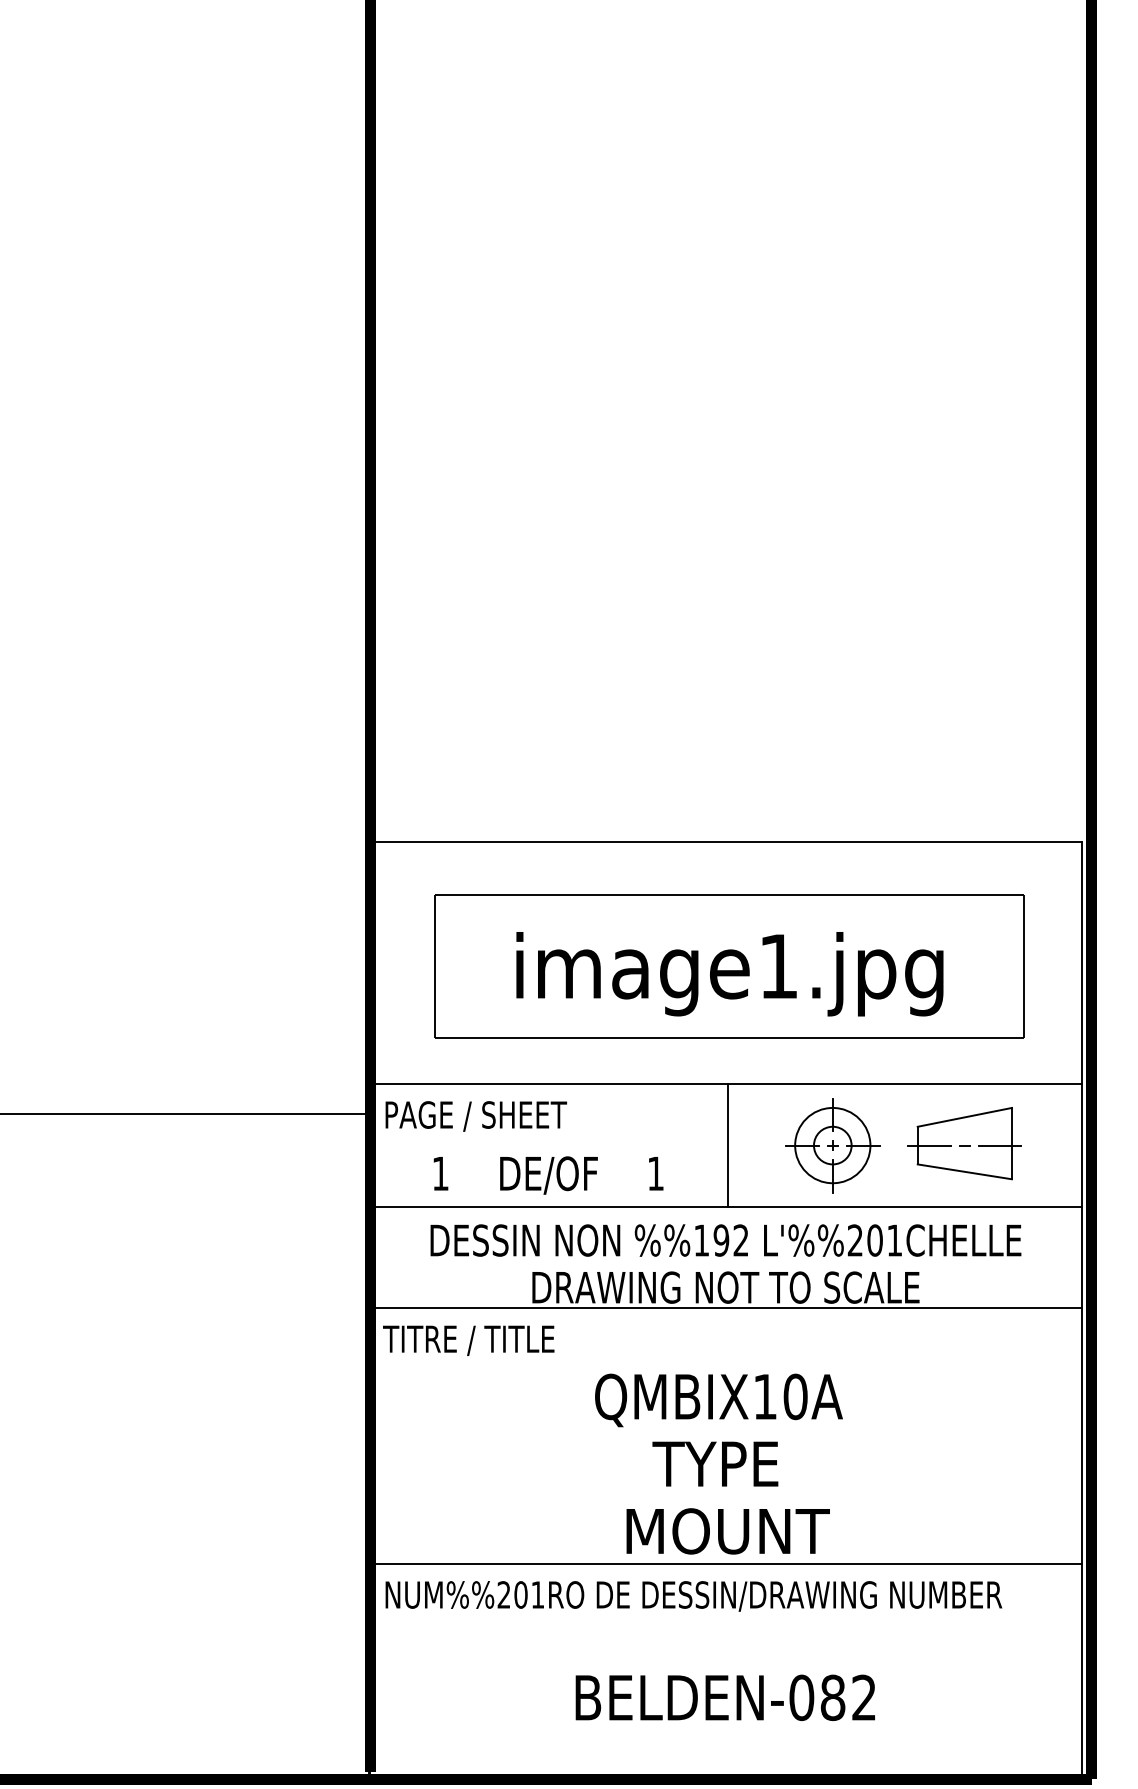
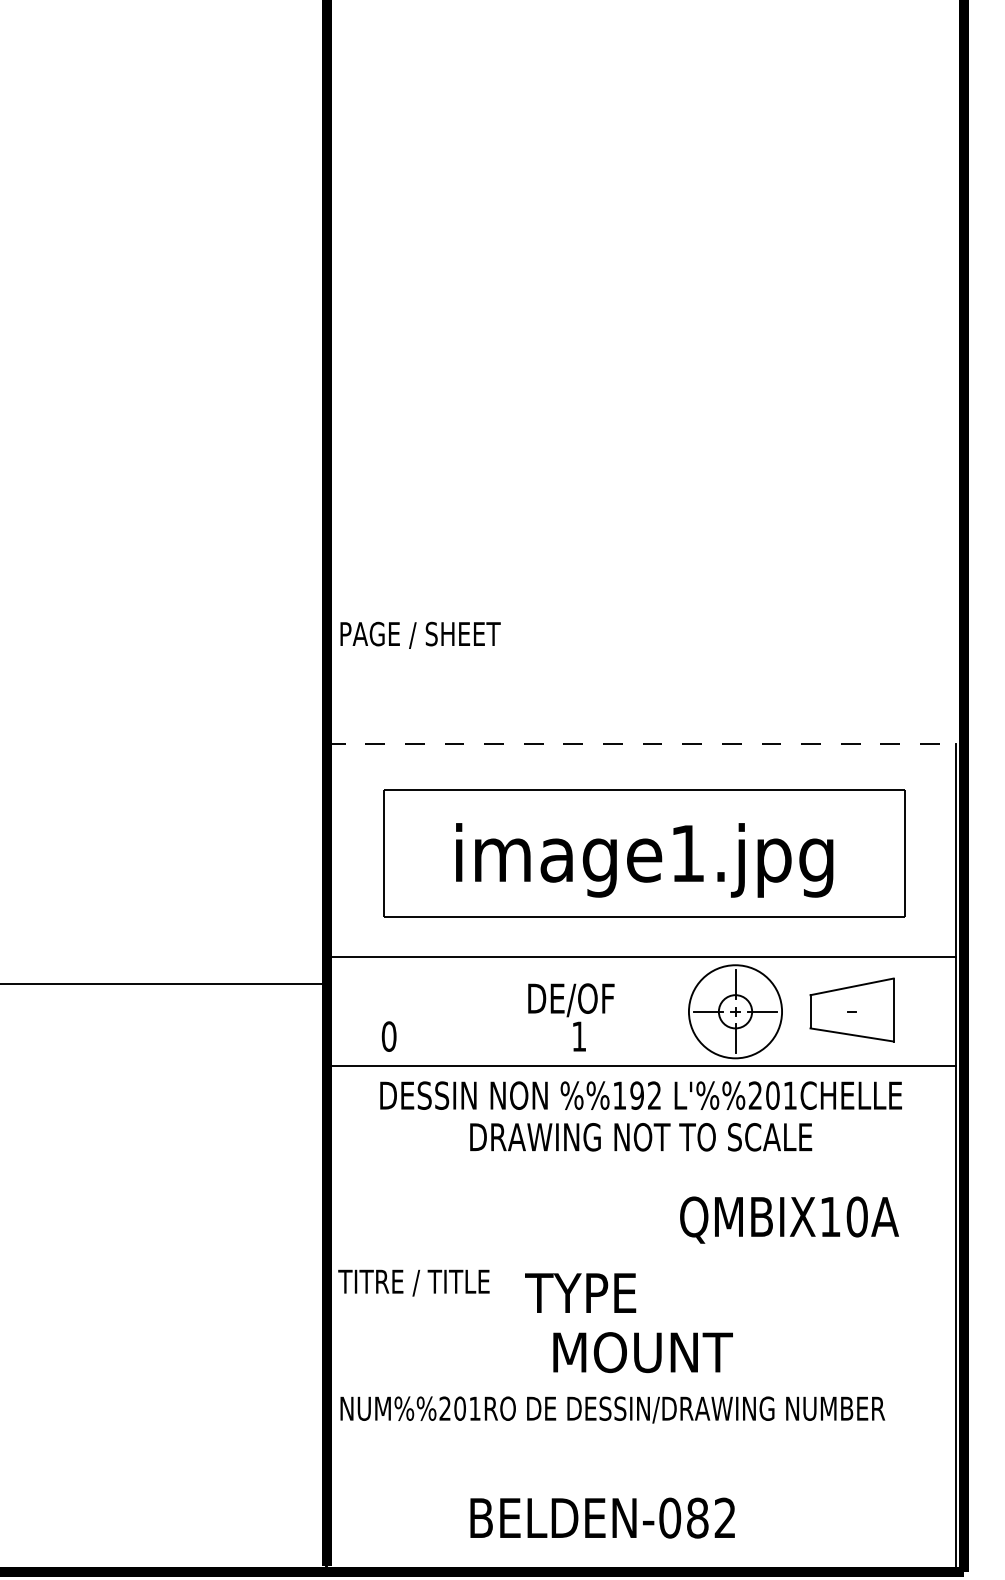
line: (725, 841) -> (640, 743), solid -> dashed
text: (475, 1116) -> (419, 635), moved
line: (727, 1145) -> (642, 1011), removed
circle: (832, 1145) -> (735, 1011), size x1.4
line: (929, 1145) -> (820, 1011), removed
line: (999, 1145) -> (882, 1011), removed
text: (440, 1173) -> (388, 1036), 1 -> 0
text: (548, 1175) -> (570, 1000), moved
line: (725, 1308) -> (640, 1155), removed
text: (468, 1340) -> (413, 1282), moved
text: (718, 1400) -> (789, 1220), moved
text: (715, 1463) -> (580, 1292), moved
line: (725, 1564) -> (640, 1381), removed
text: (724, 1697) -> (601, 1517), moved

